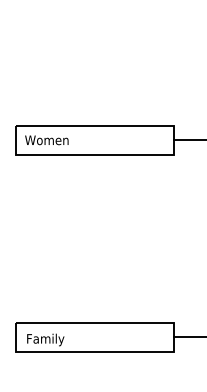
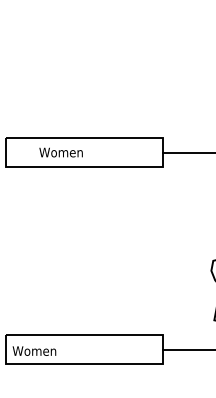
text: (46, 140) -> (60, 152), moved
text: (45, 340) -> (34, 352), Family -> Women

